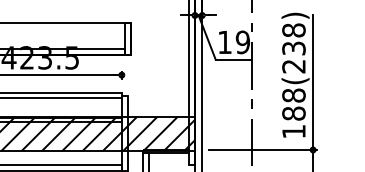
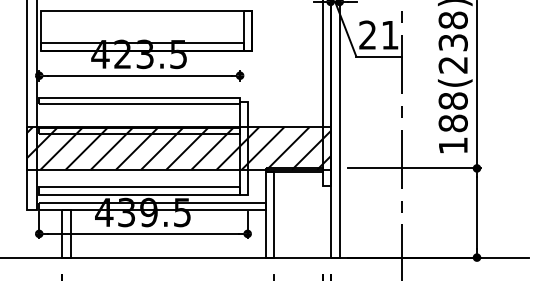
text: (233, 41) -> (378, 34), 19 -> 21

